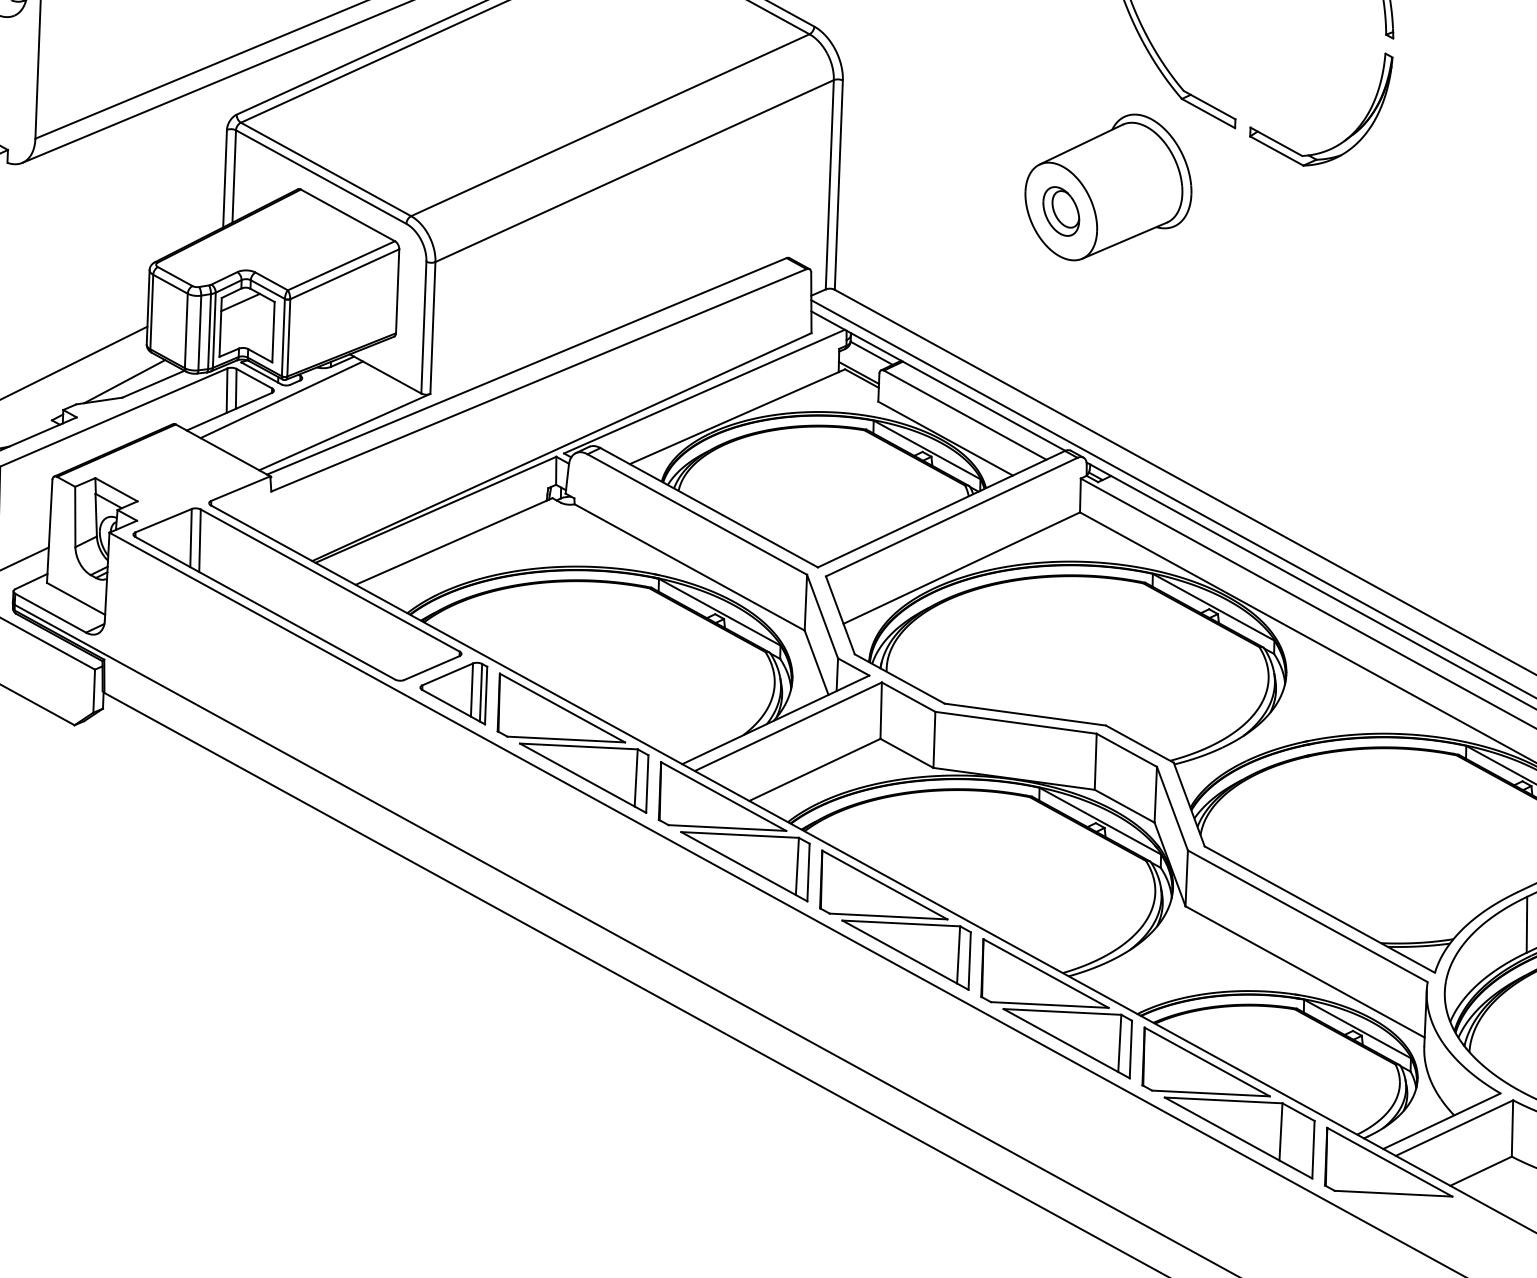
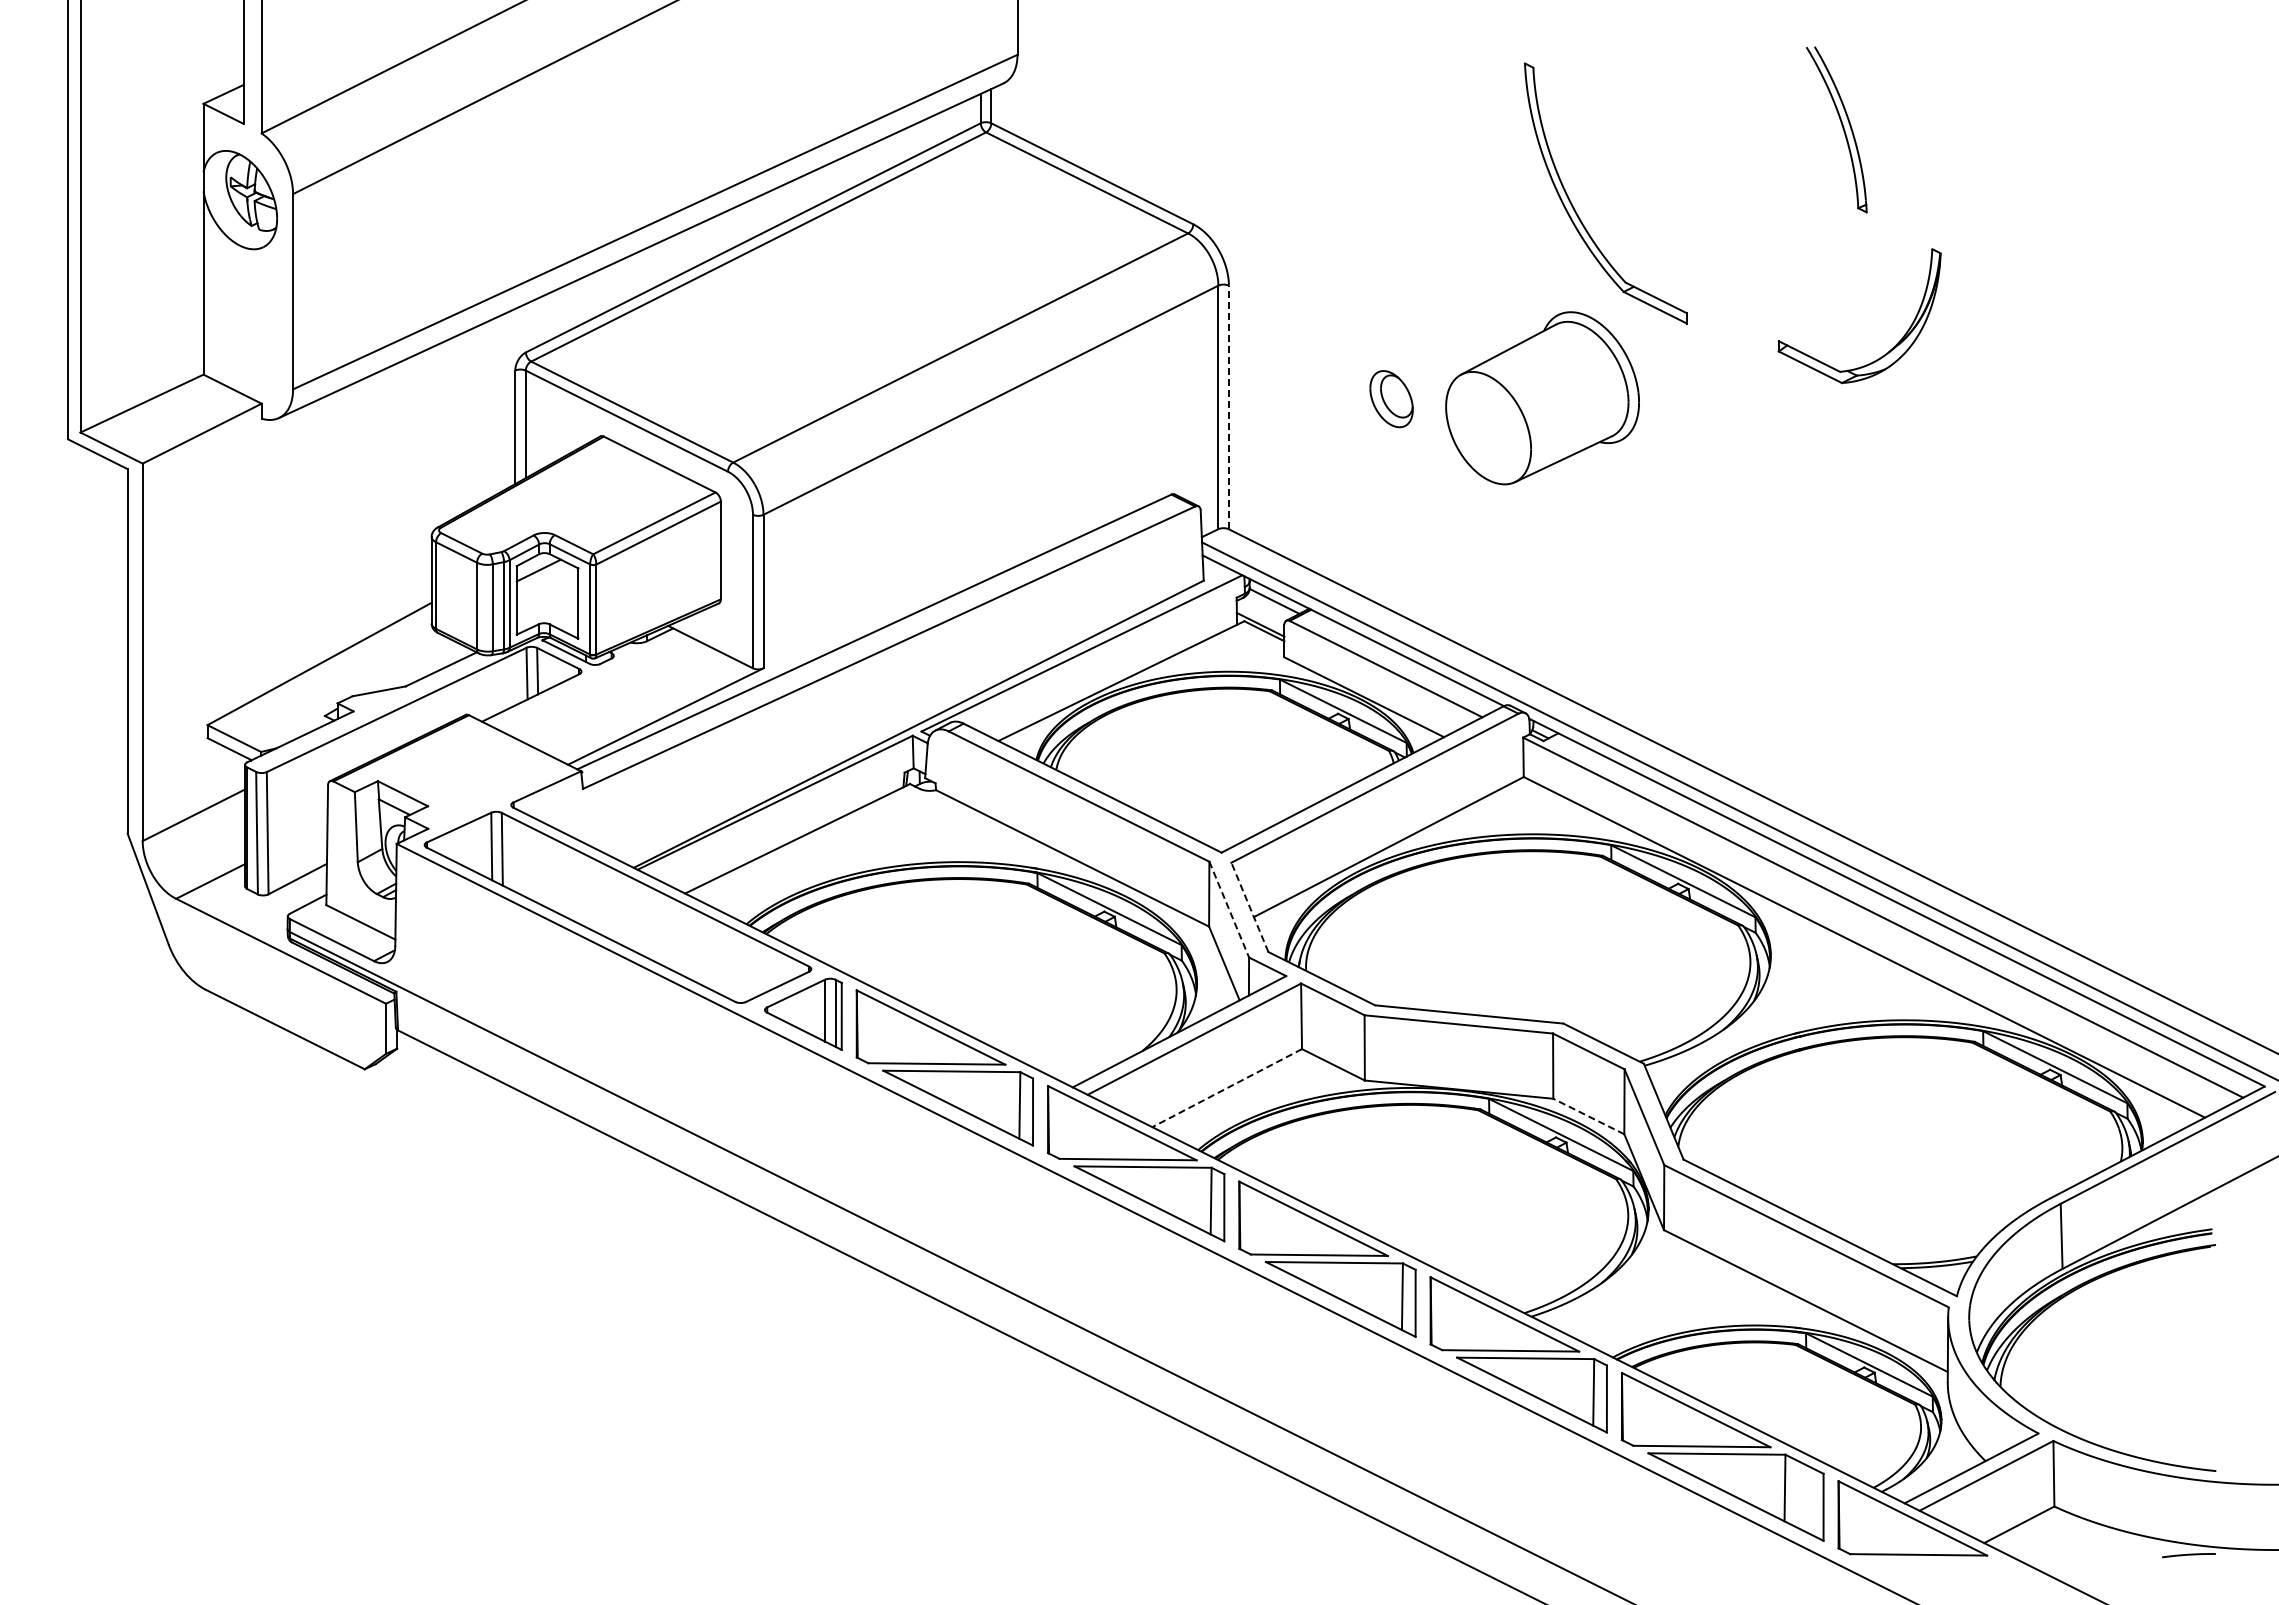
part: (1341, 141) -> (1885, 353), moved
line: (838, 185) -> (1228, 407), solid -> dashed
part: (1061, 211) -> (1391, 399), moved
line: (124, 381) -> (407, 667), removed
line: (281, 399) -> (590, 681), removed
line: (840, 614) -> (1249, 906), solid -> dashed
line: (822, 616) -> (1229, 909), solid -> dashed
line: (814, 770) -> (1226, 1088), solid -> dashed
line: (1124, 806) -> (1588, 1116), solid -> dashed

